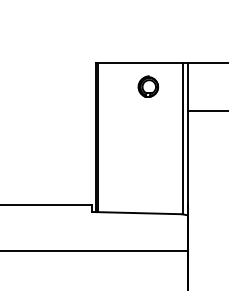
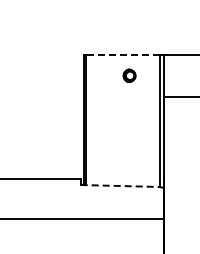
line: (140, 63) -> (122, 55), solid -> dashed
part: (148, 86) -> (129, 75), size x0.7
line: (137, 213) -> (120, 186), solid -> dashed

